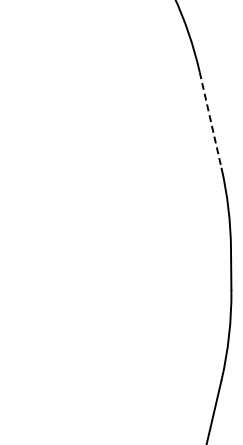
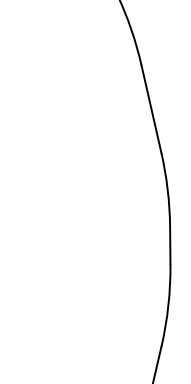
line: (210, 120) -> (151, 109), dashed -> solid

